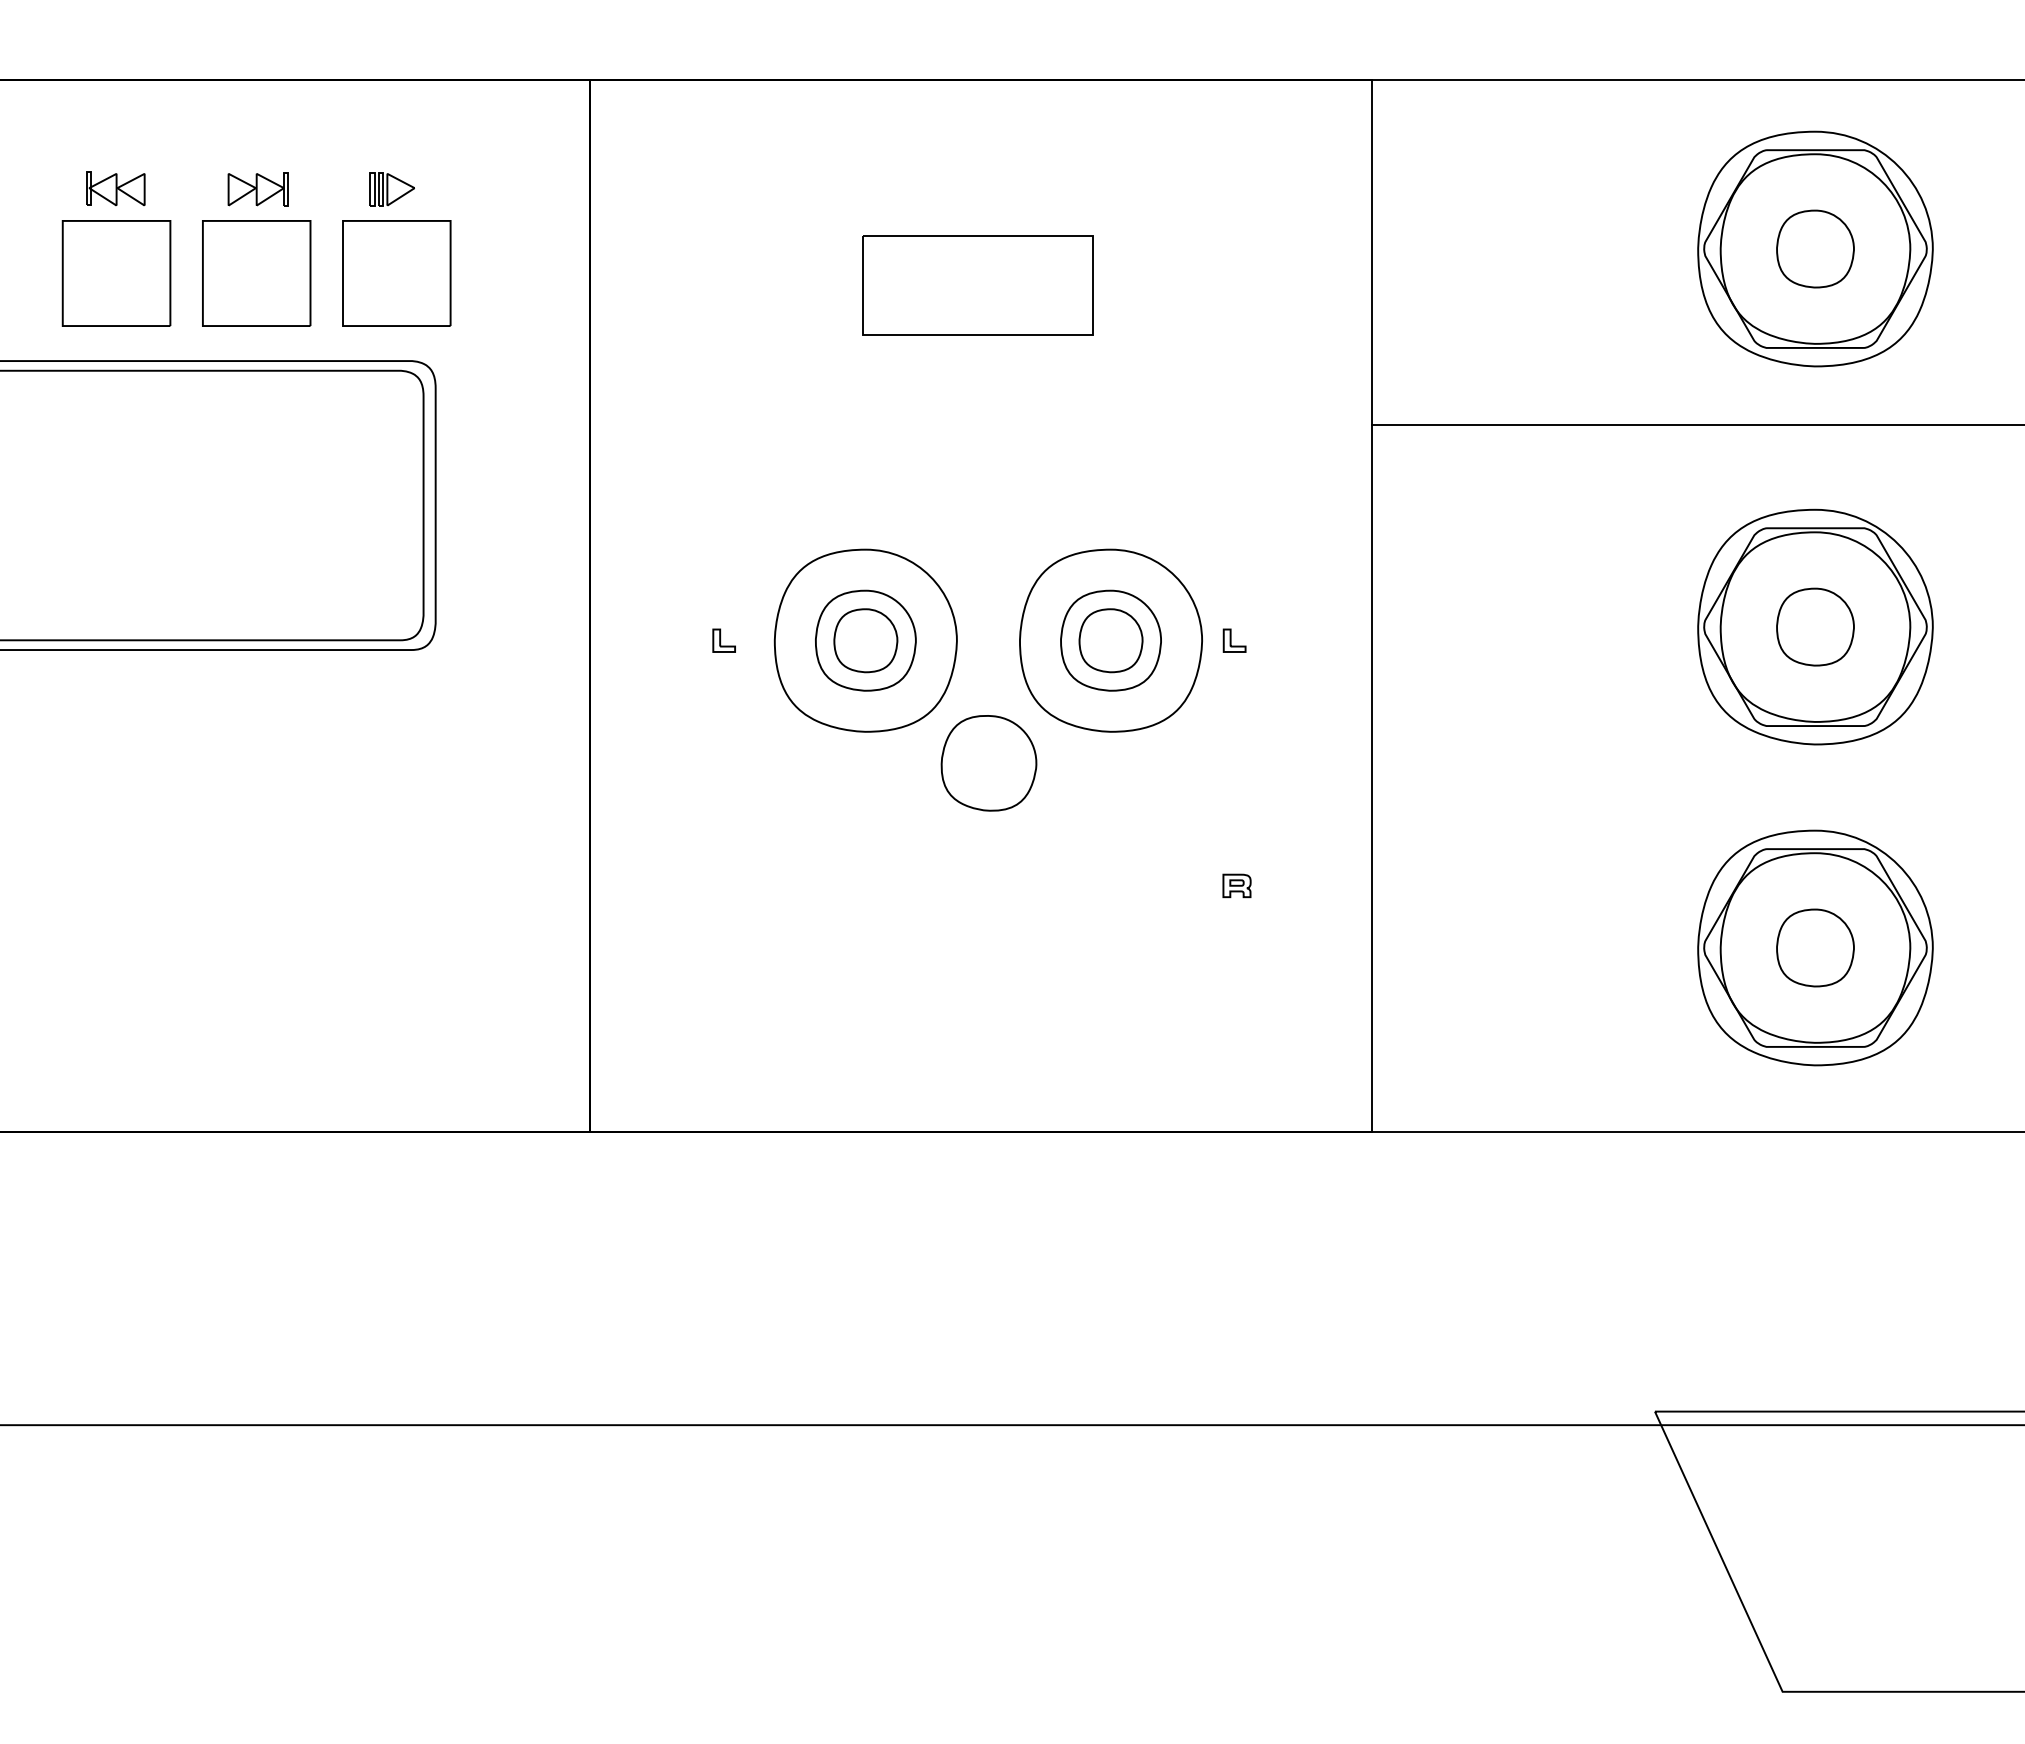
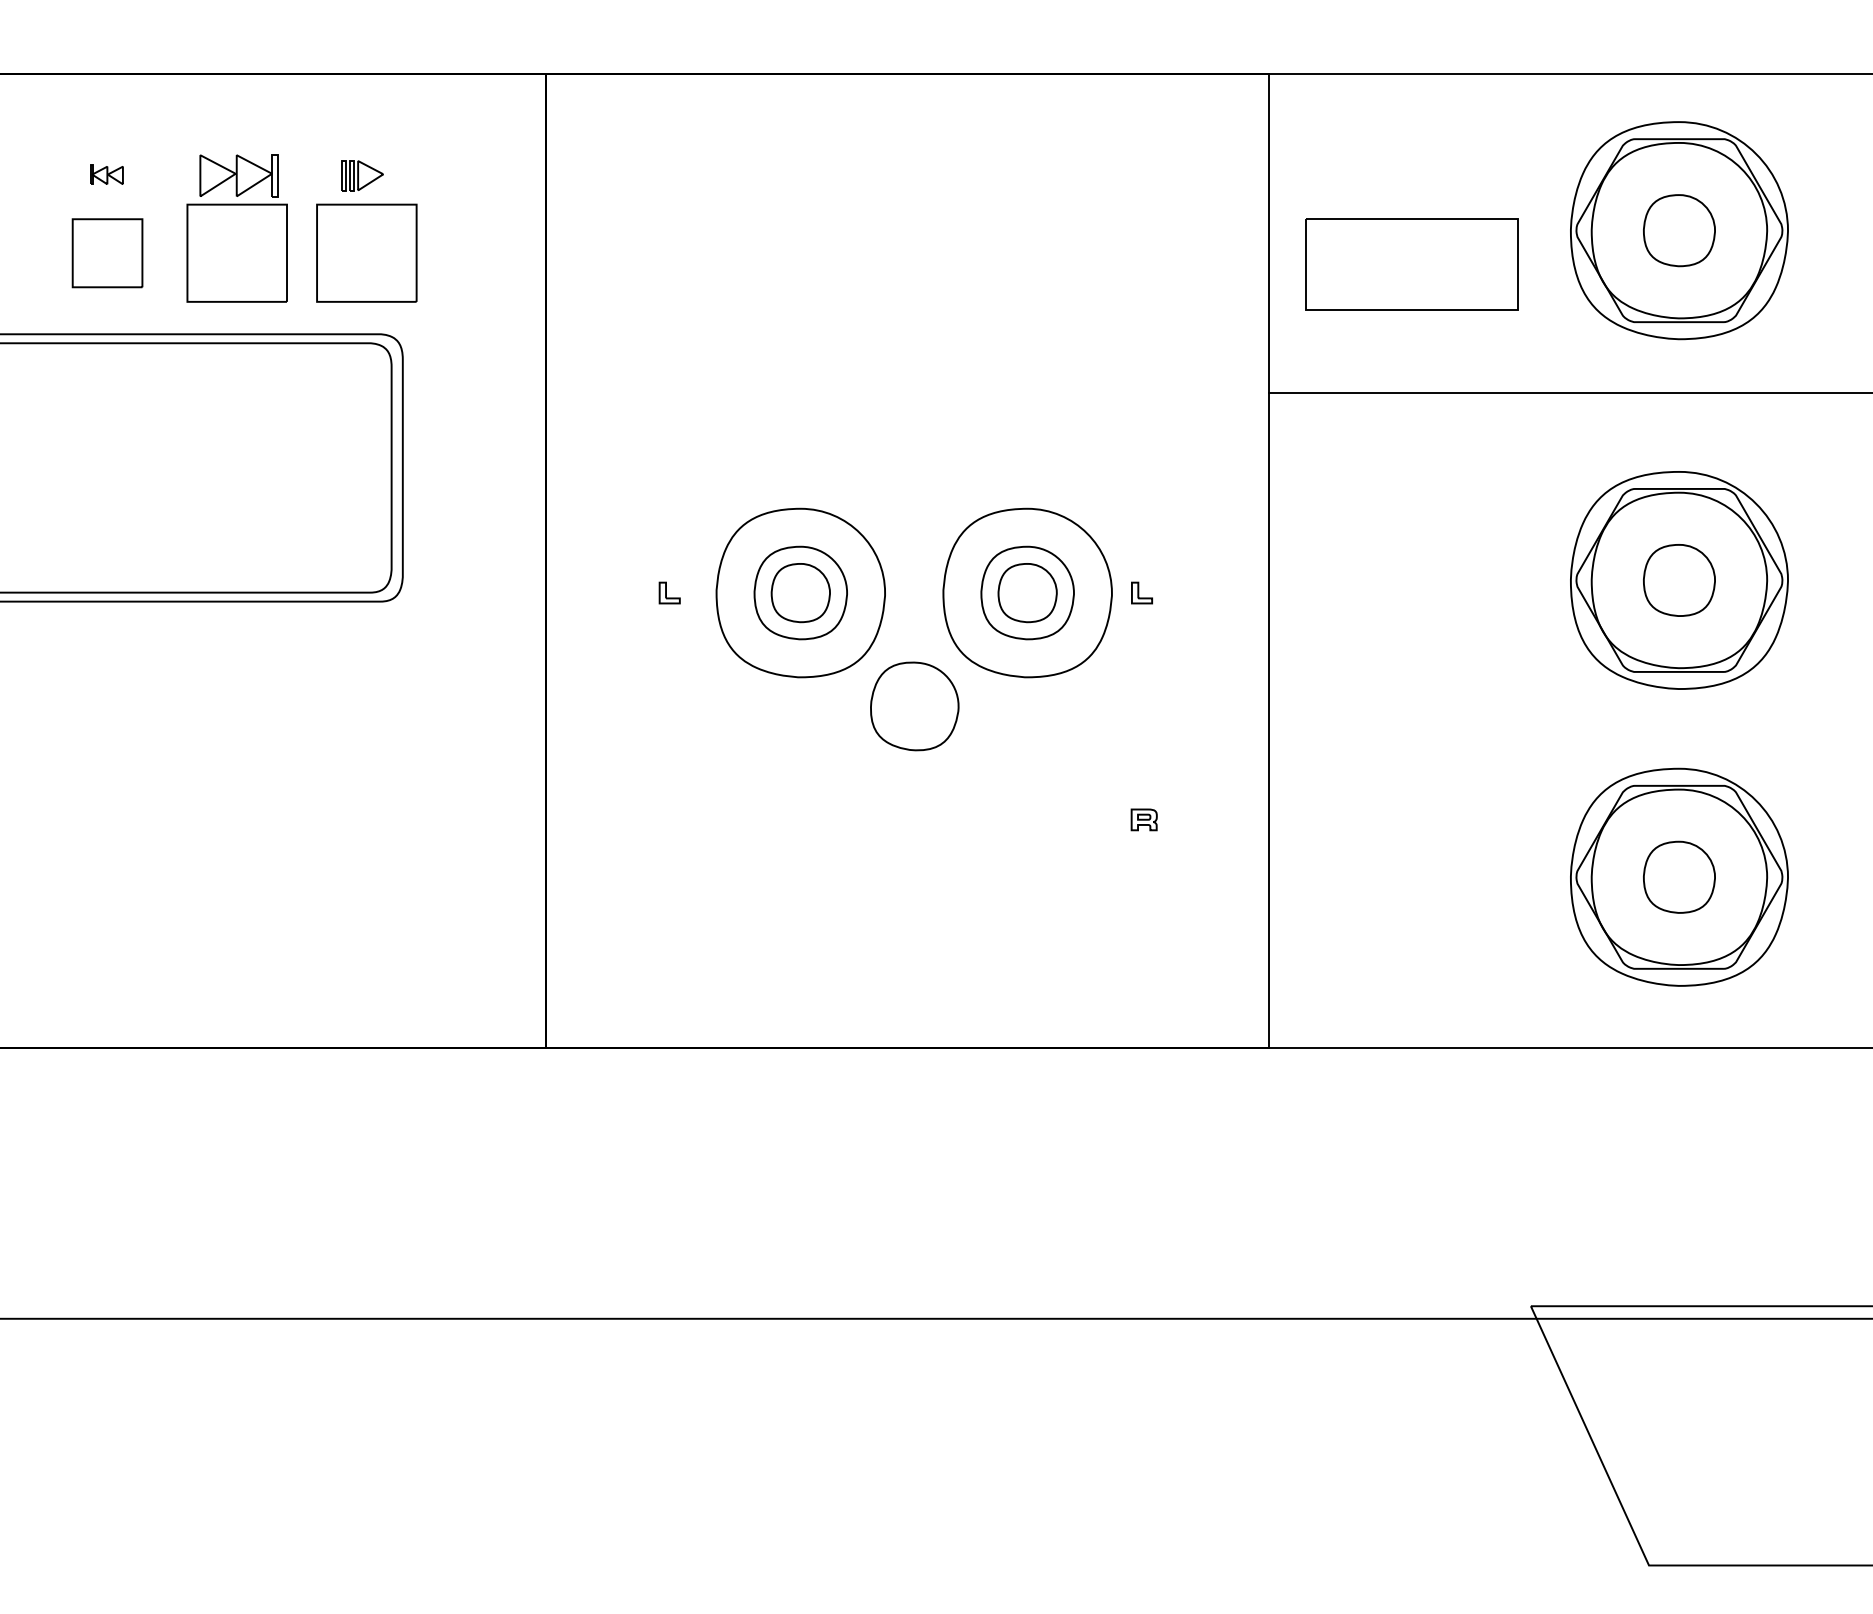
part: (115, 188) -> (106, 174), size x0.6
part: (257, 189) -> (237, 175), size x1.4
part: (116, 273) -> (107, 253), size x0.7
part: (977, 285) -> (1411, 264), moved

